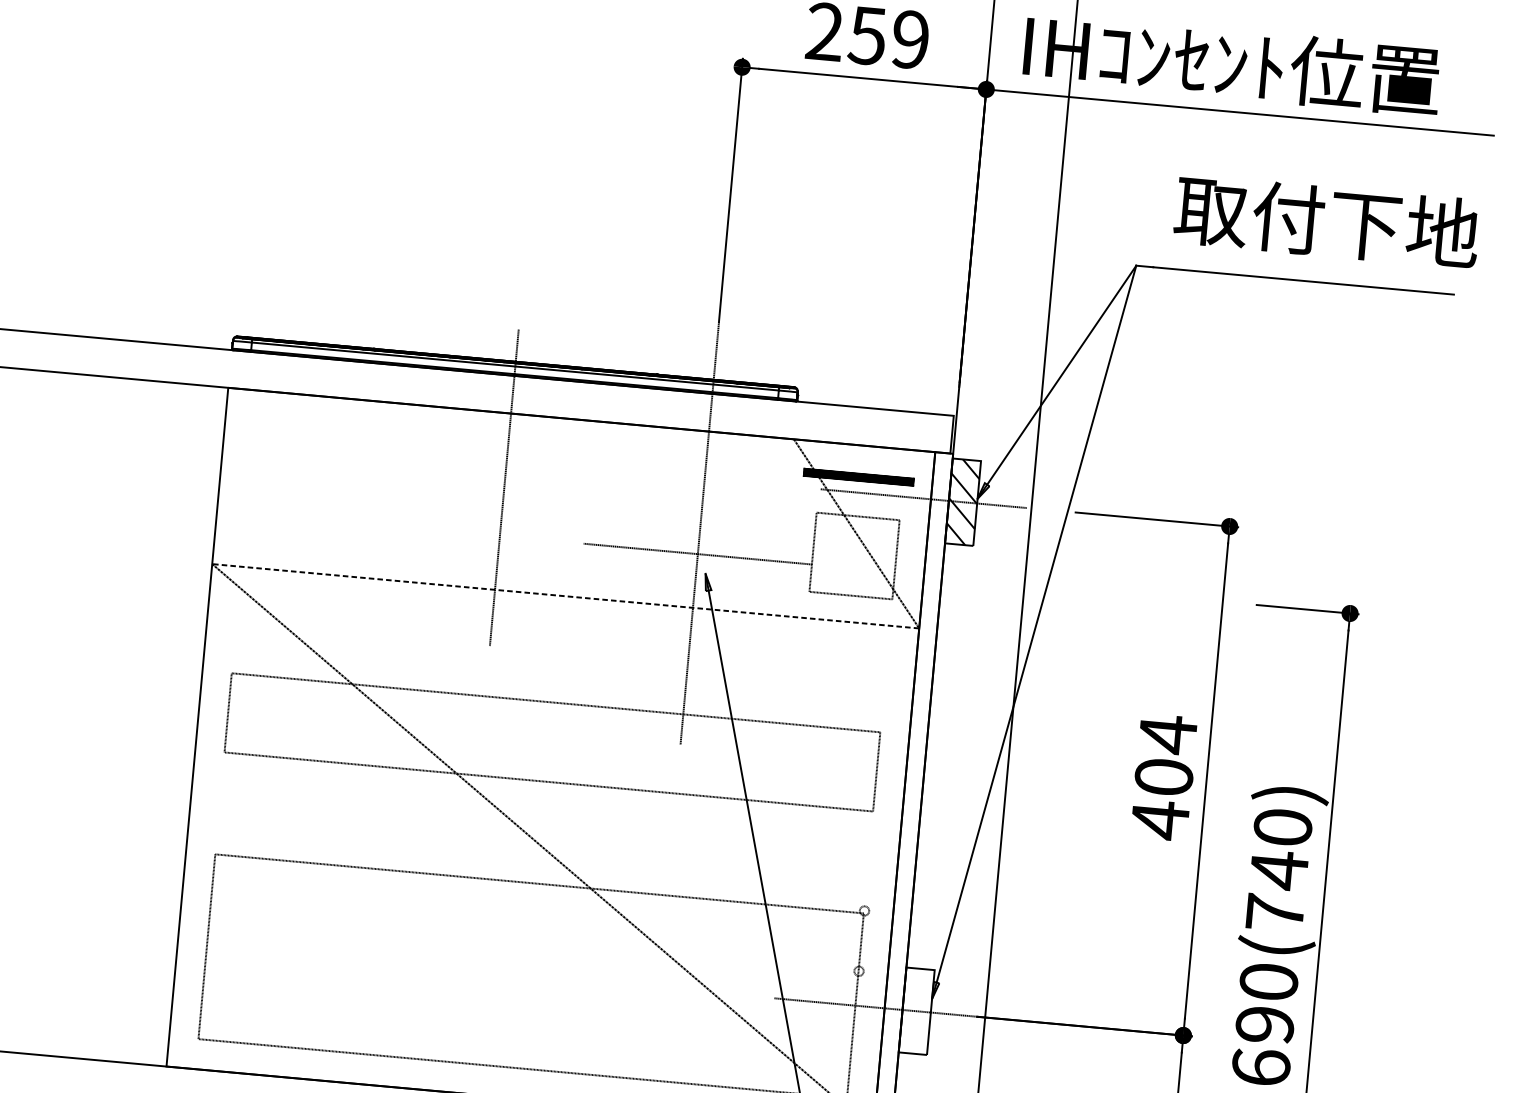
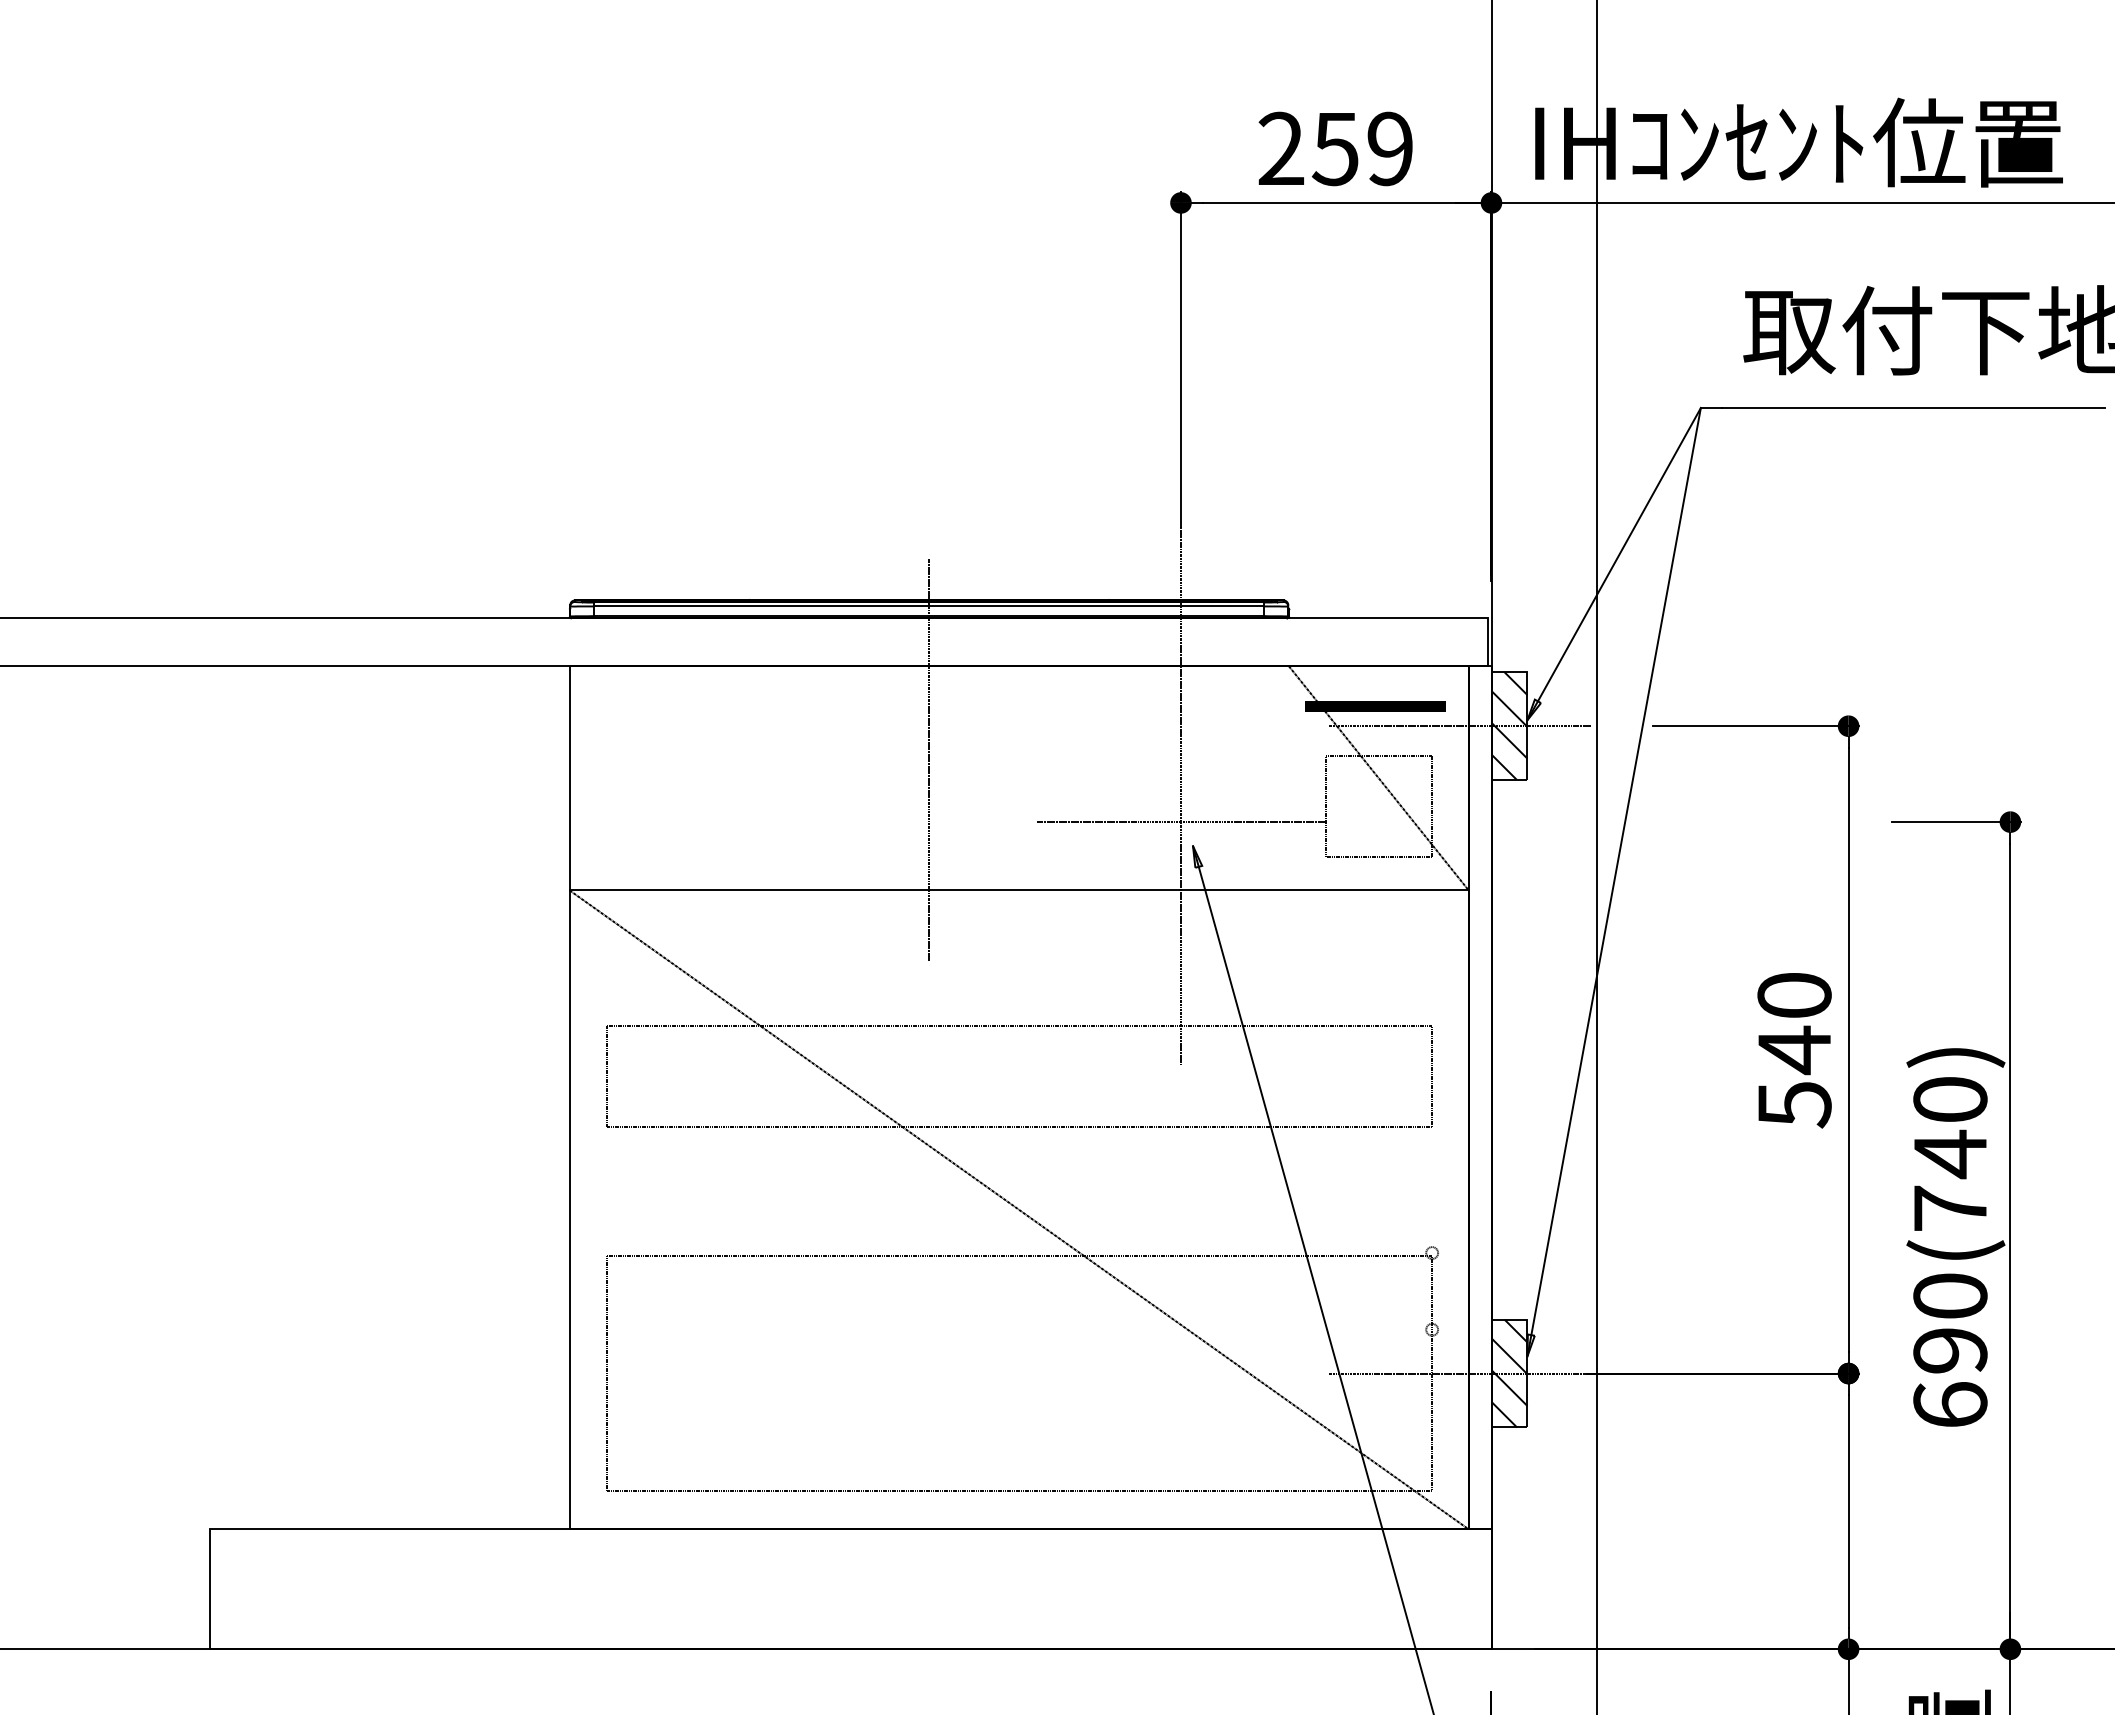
line: (565, 596) -> (1019, 890), dashed -> solid
text: (1163, 777) -> (1794, 1050), 404 -> 540
hatch: (916, 1011) -> (1509, 1373), added

